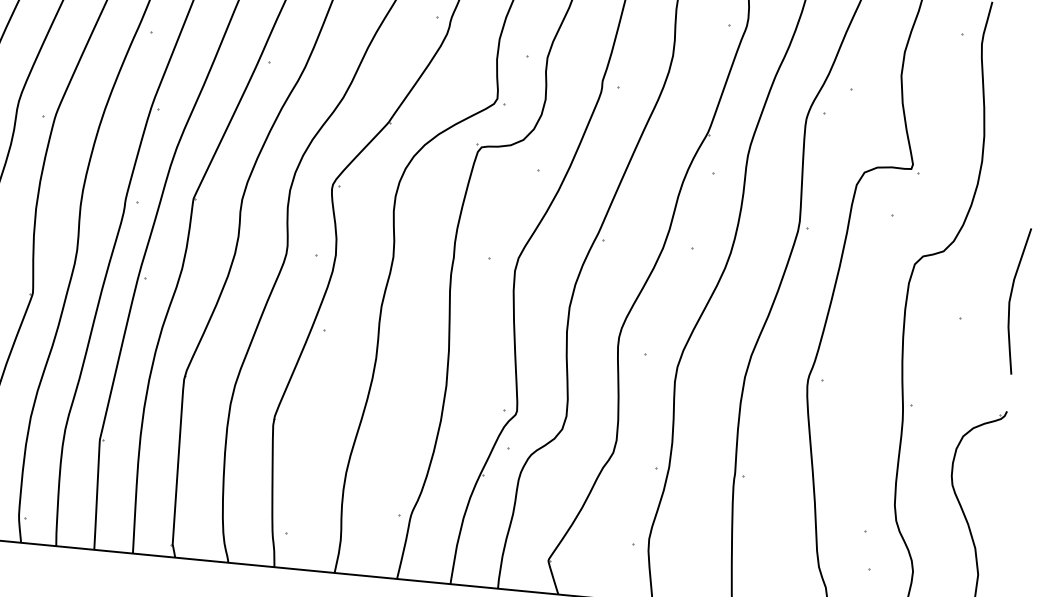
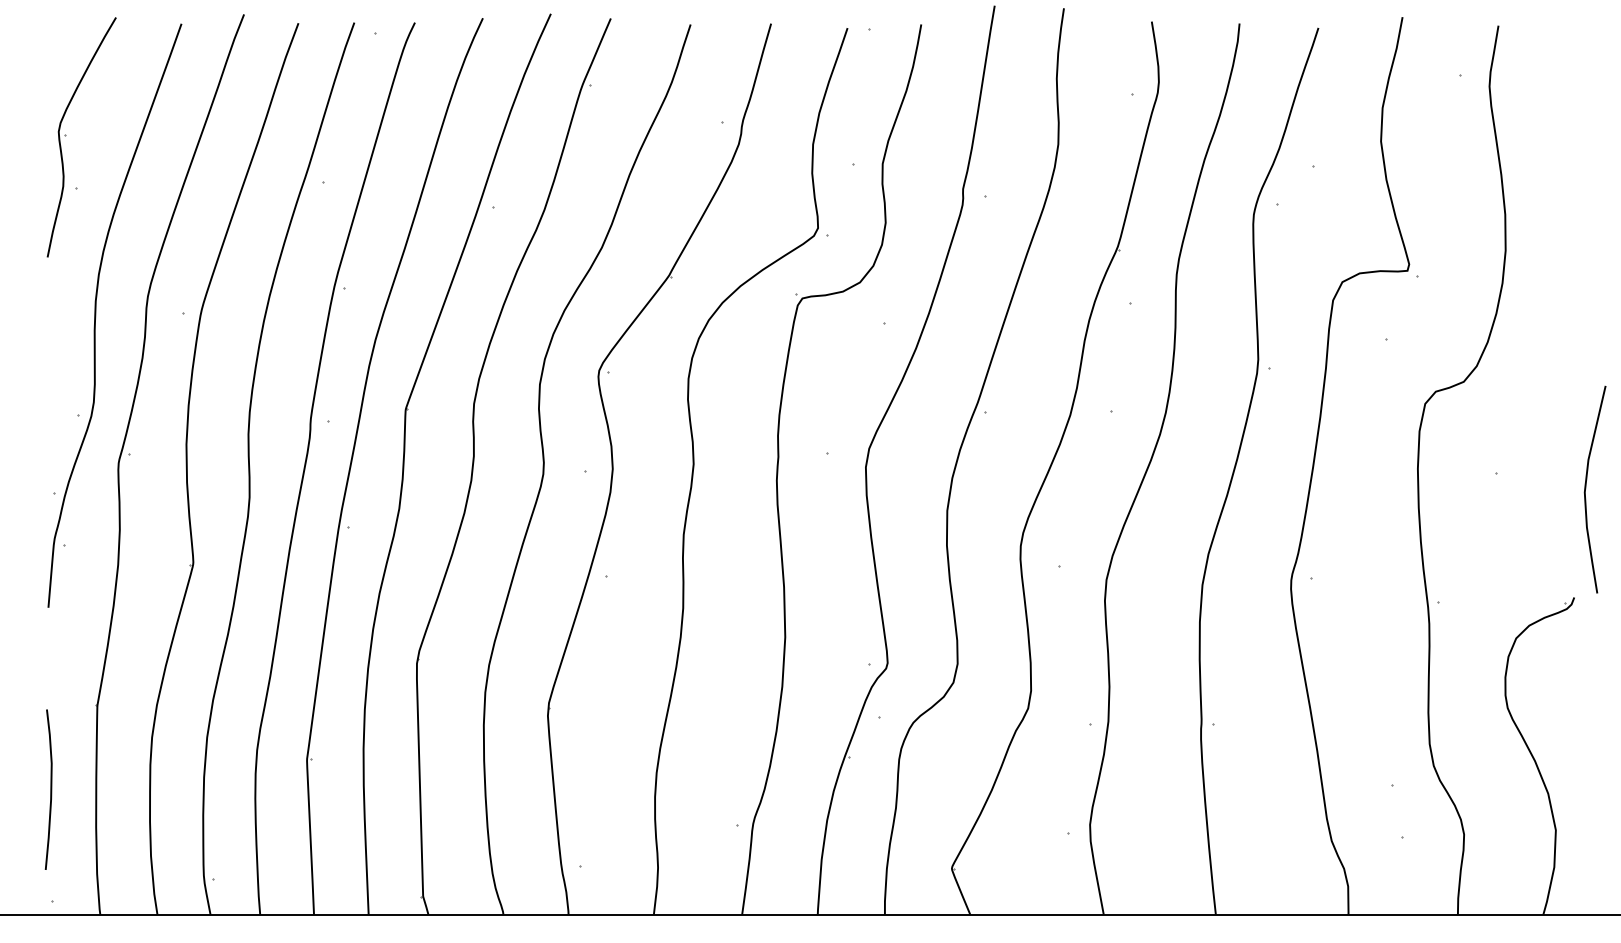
curve: (1010, 299) -> (1586, 488), moved

